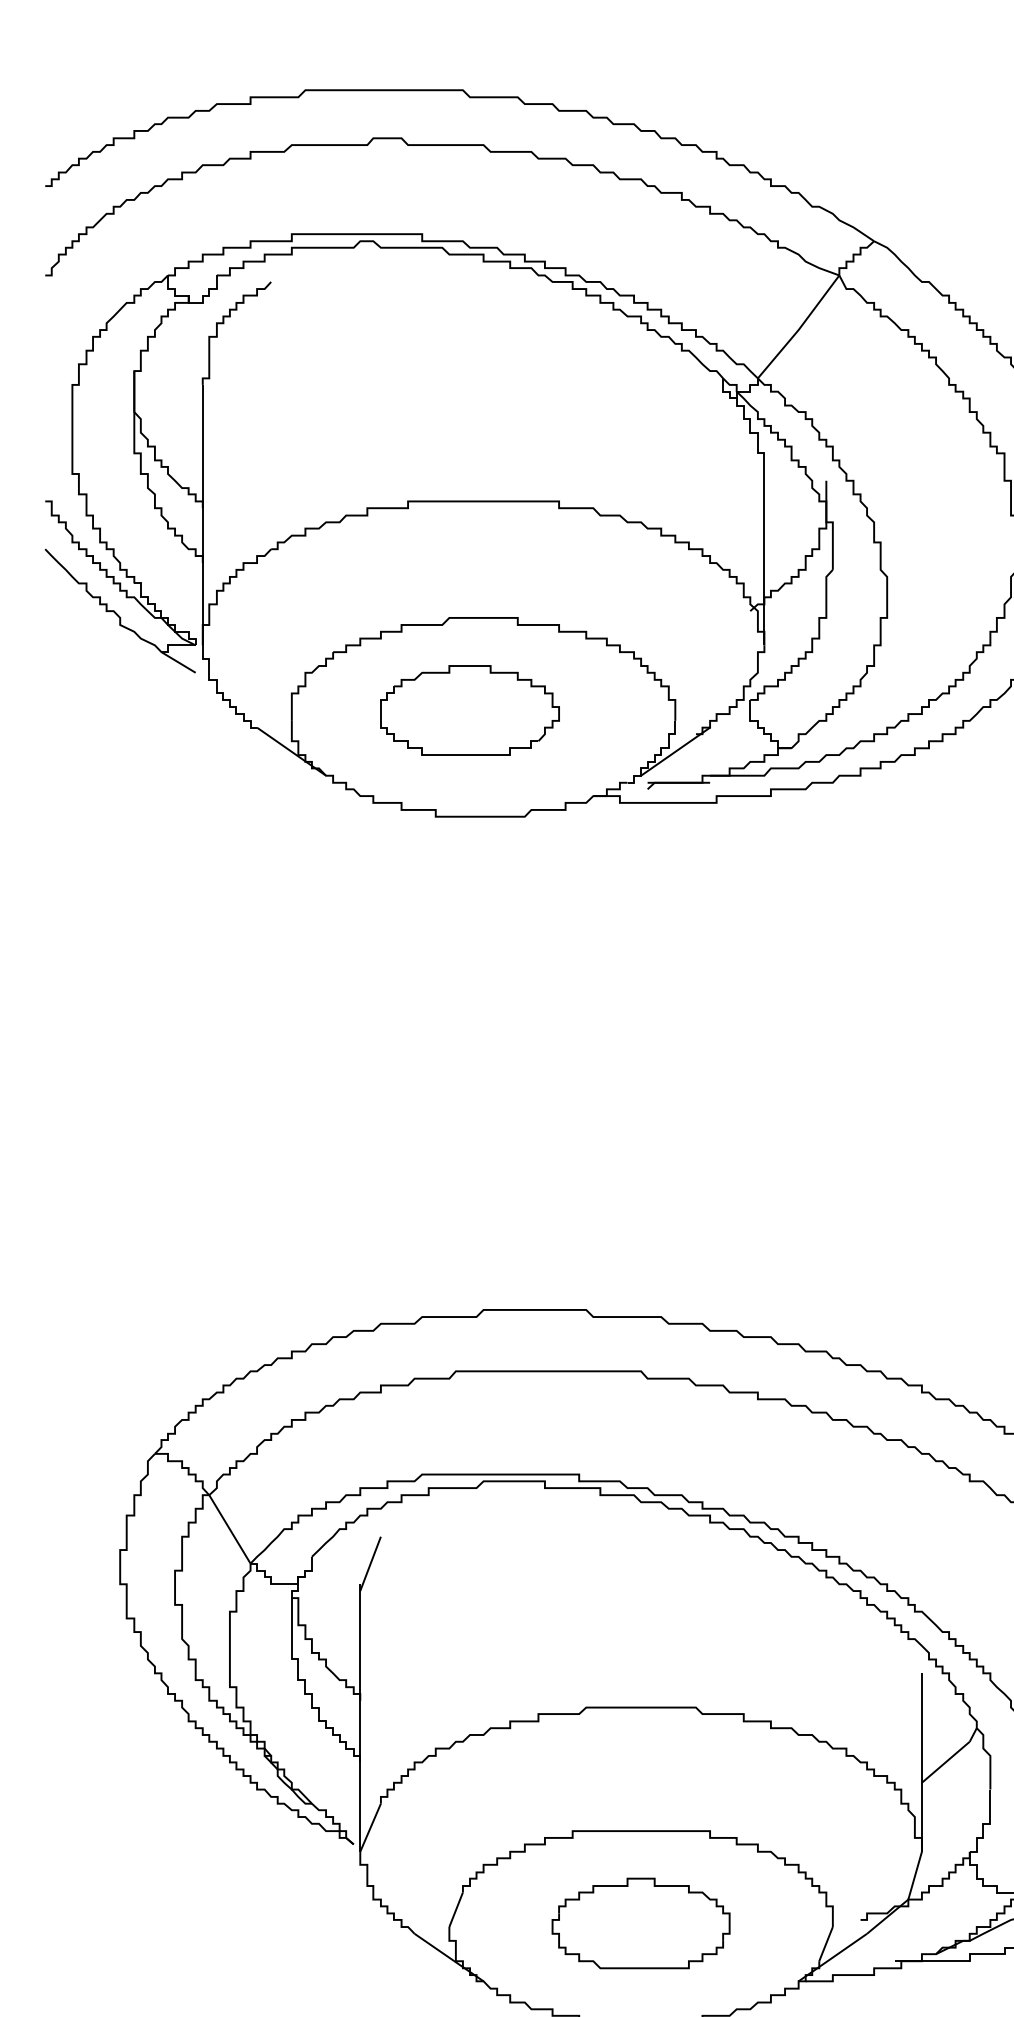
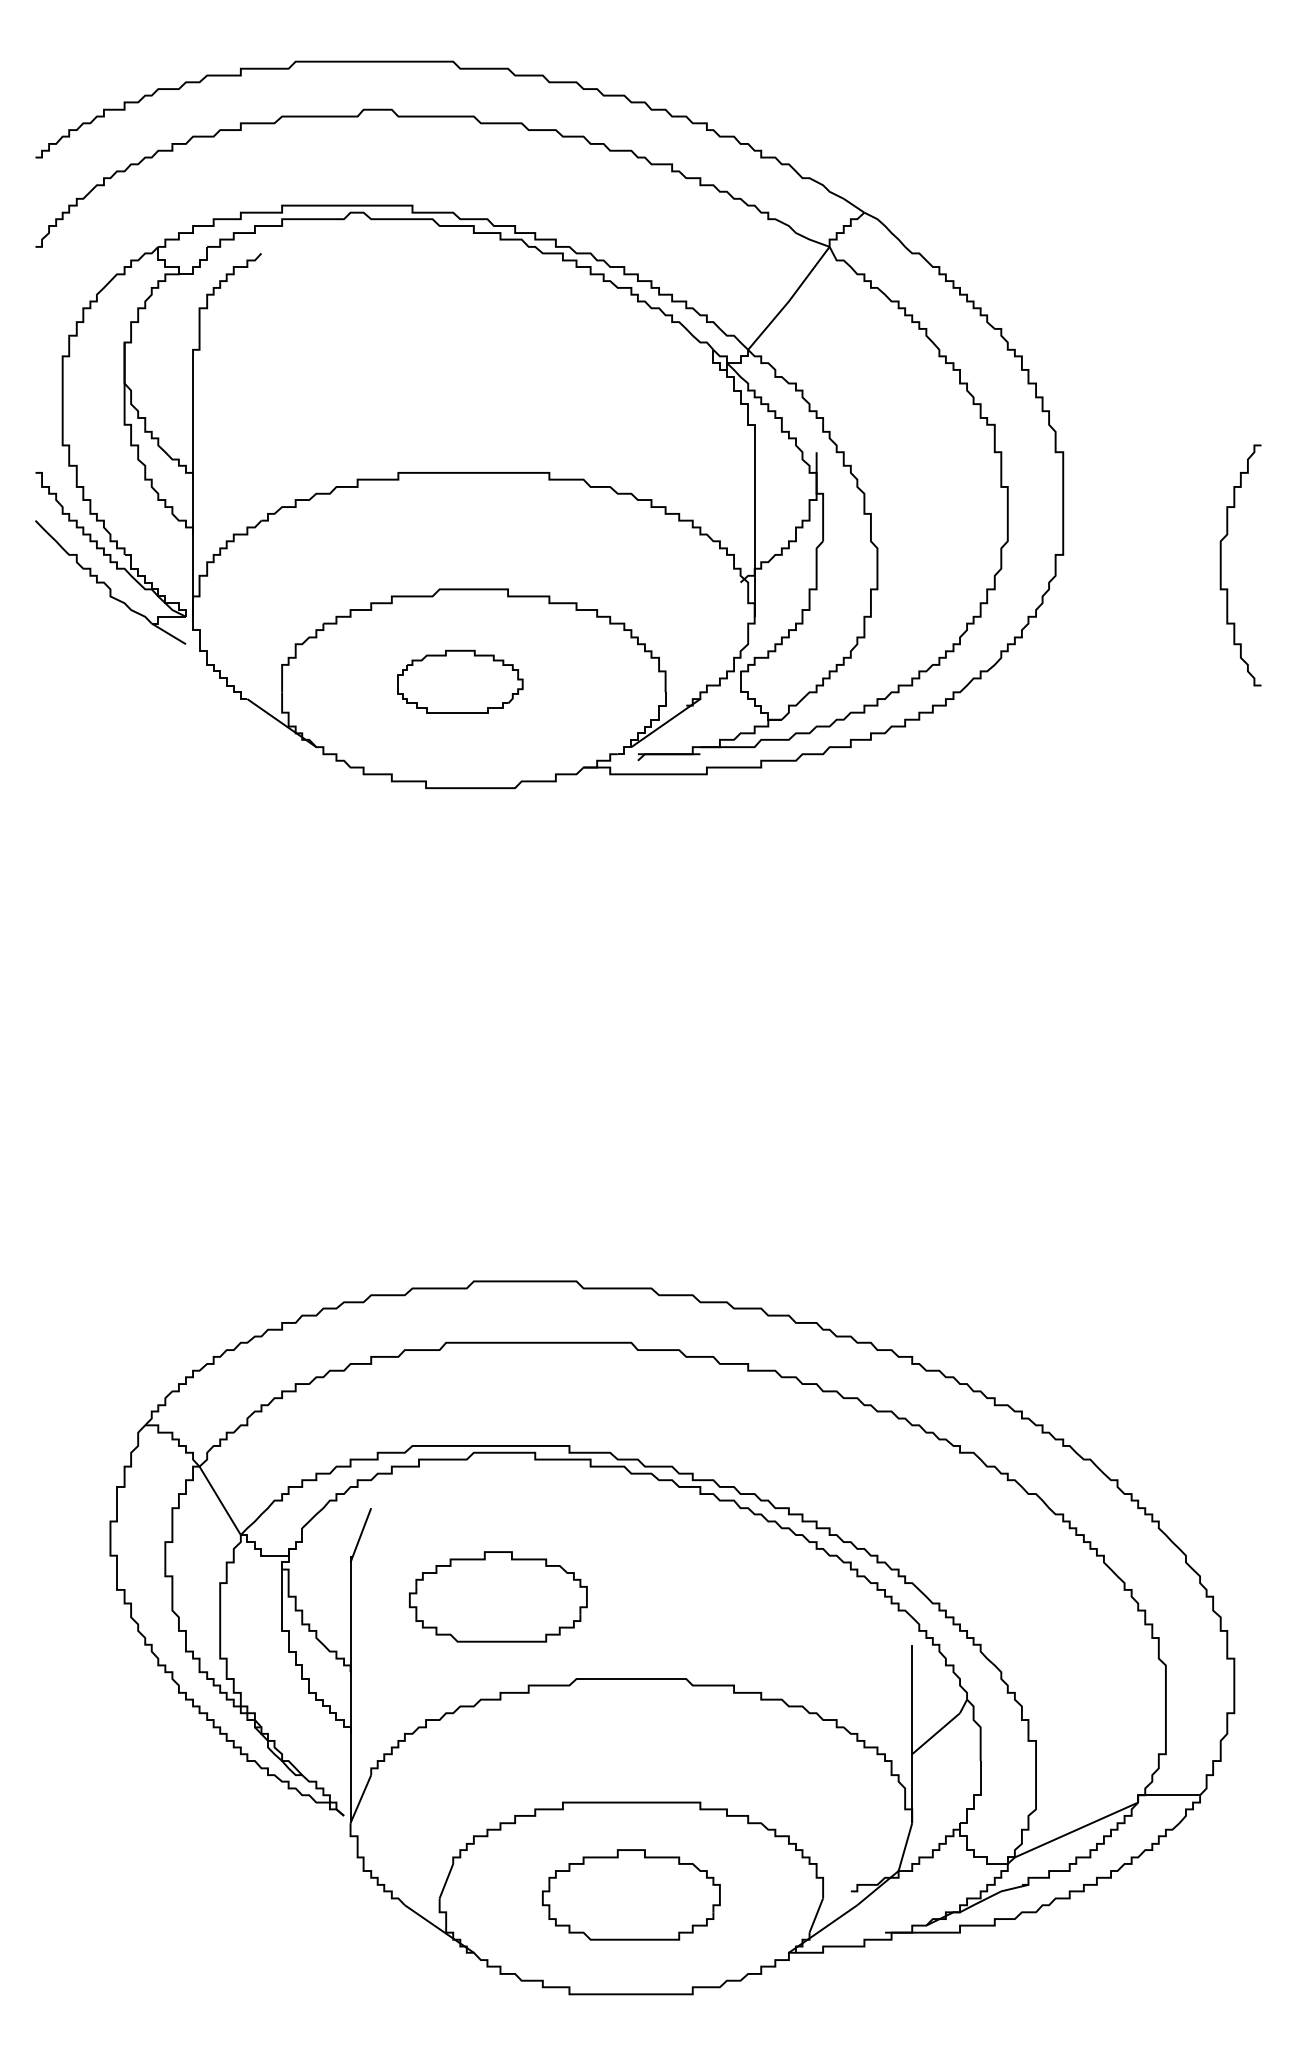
part: (470, 710) -> (460, 681), size x0.7
part: (508, 1625) -> (498, 1596), added

